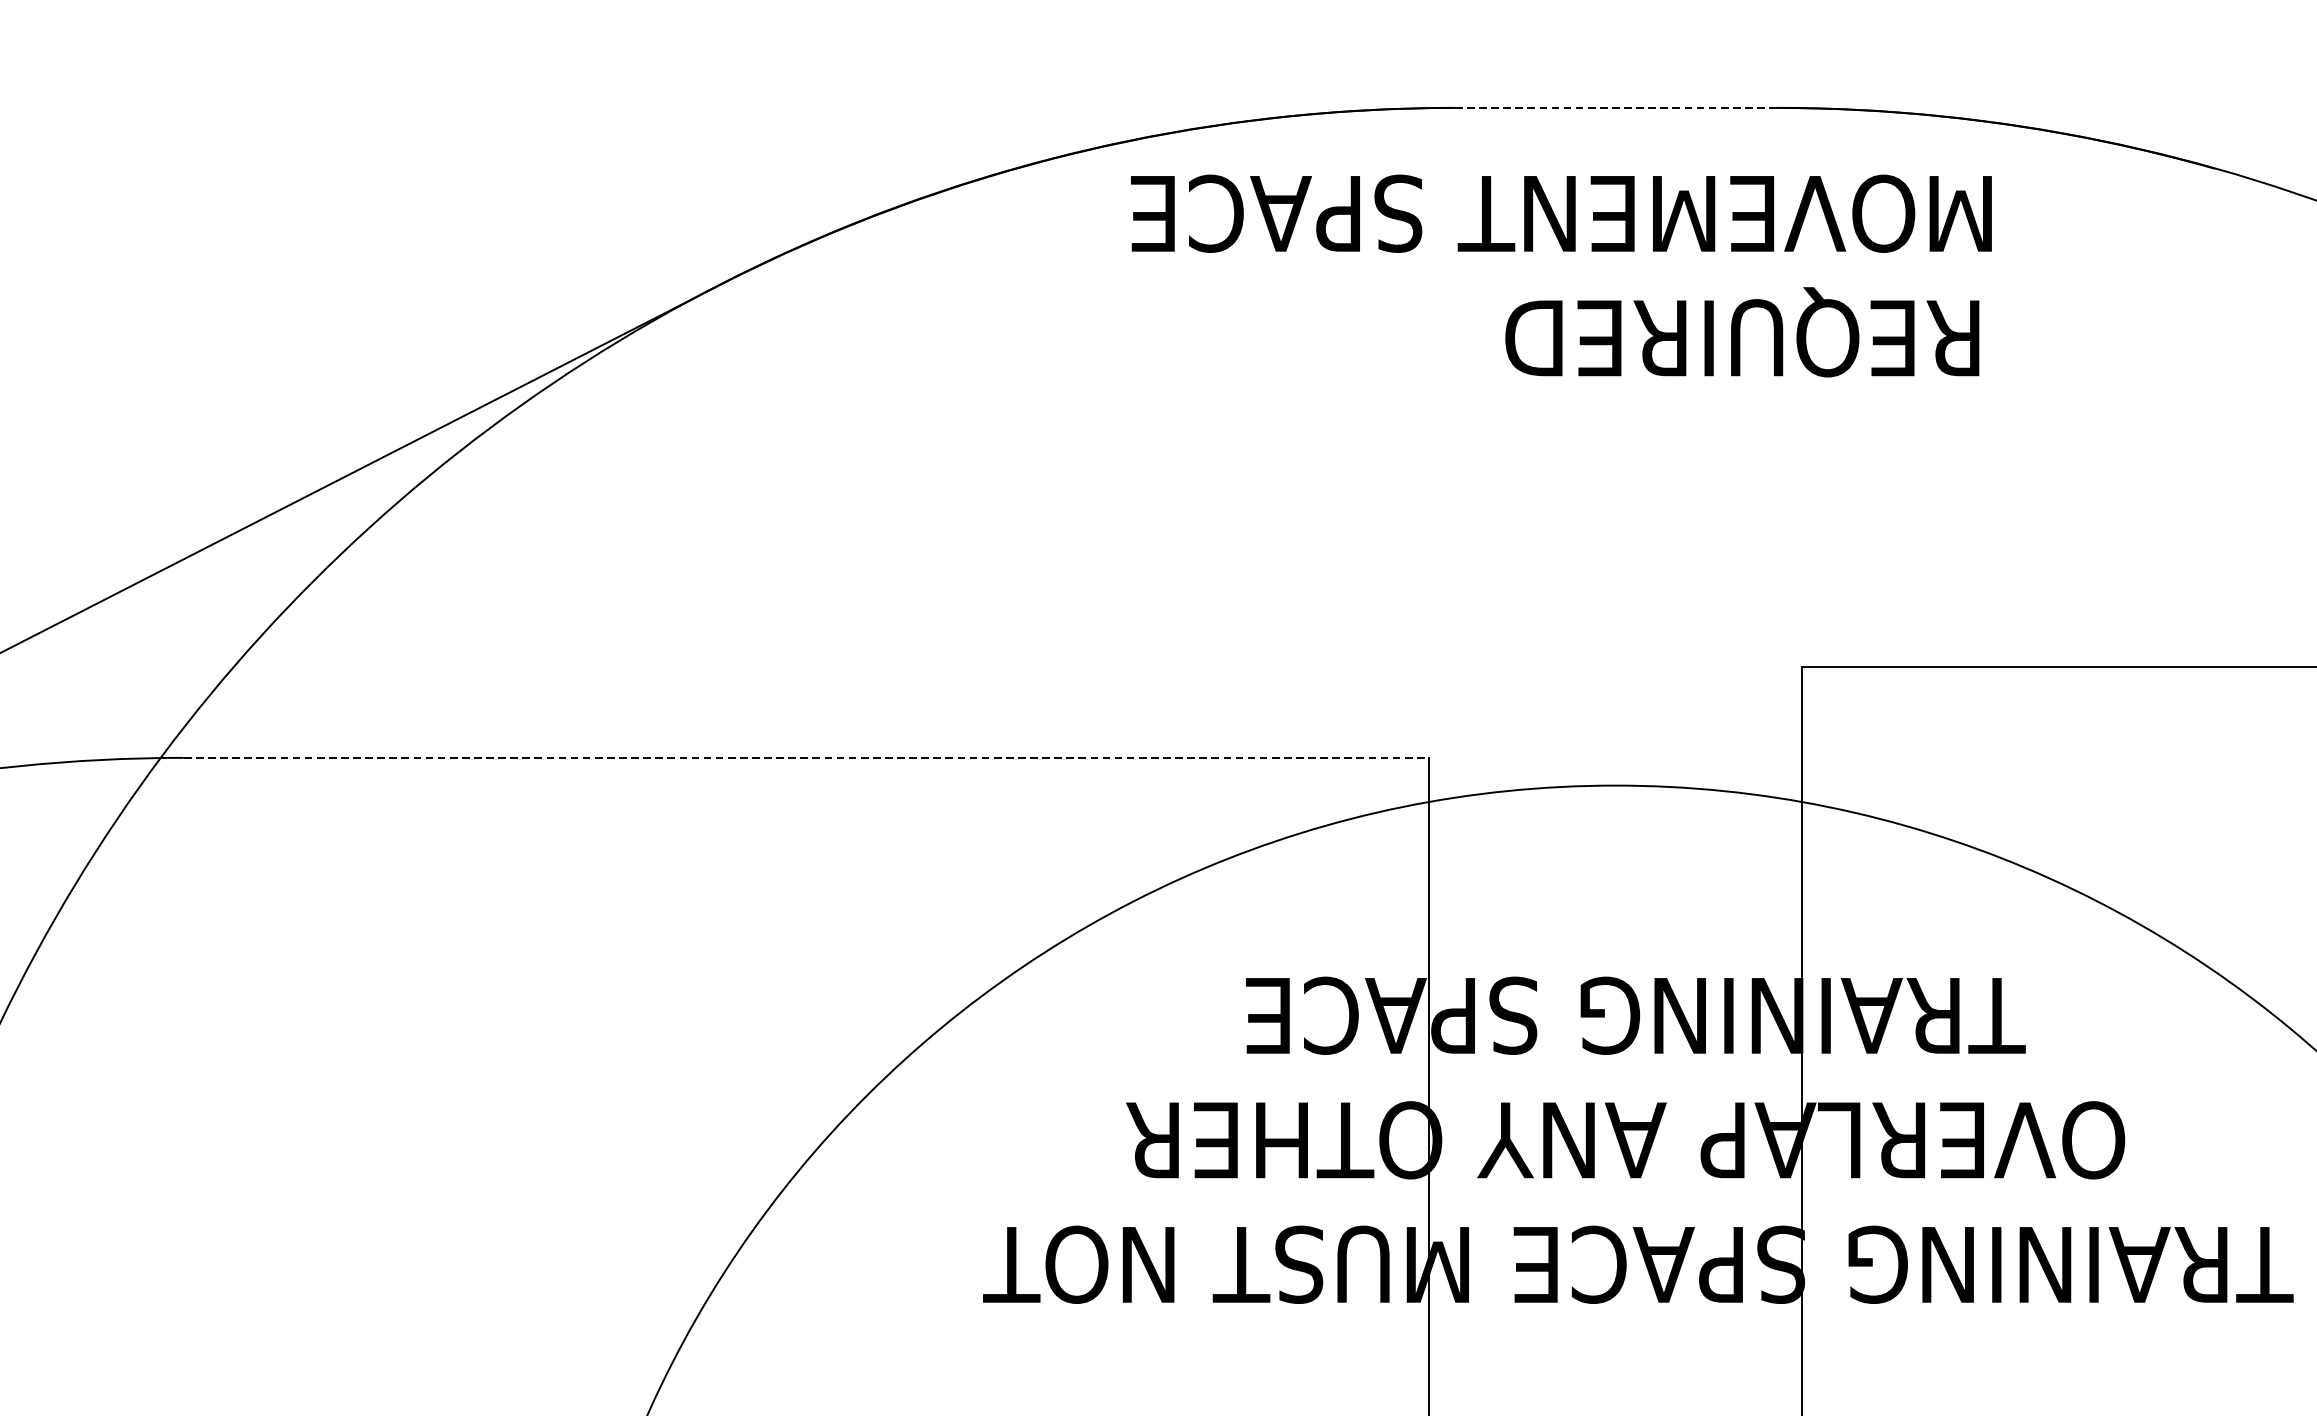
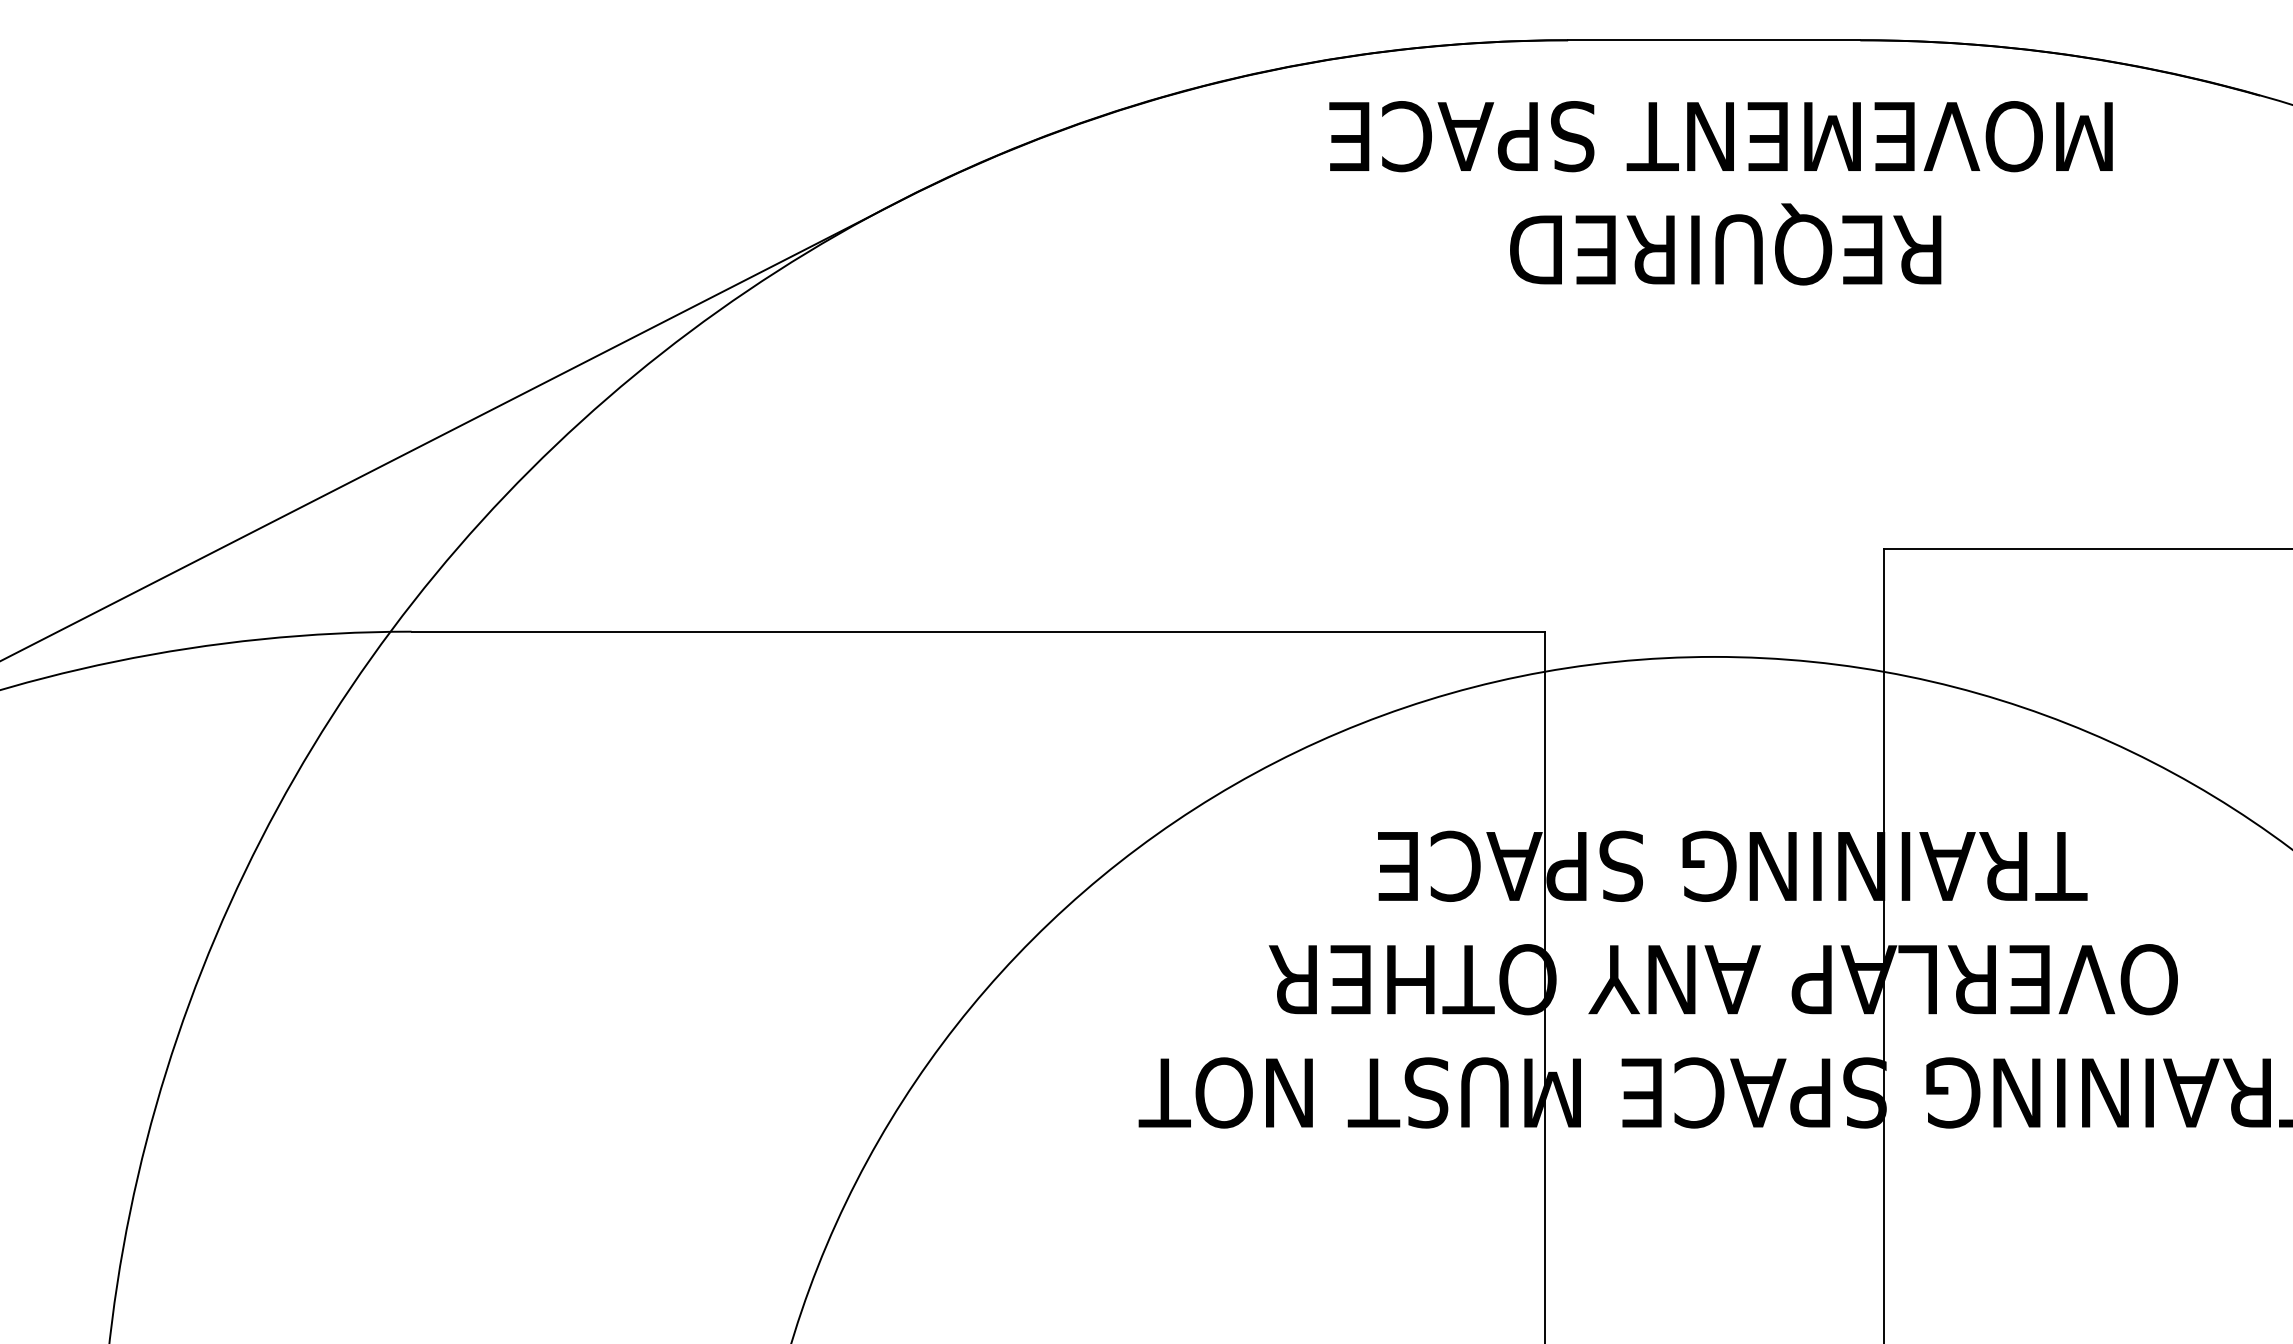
line: (1615, 108) -> (1714, 40), dashed -> solid
text: (1560, 213) -> (1720, 136), moved
text: (1742, 332) -> (1725, 244), moved
line: (806, 757) -> (978, 631), dashed -> solid

